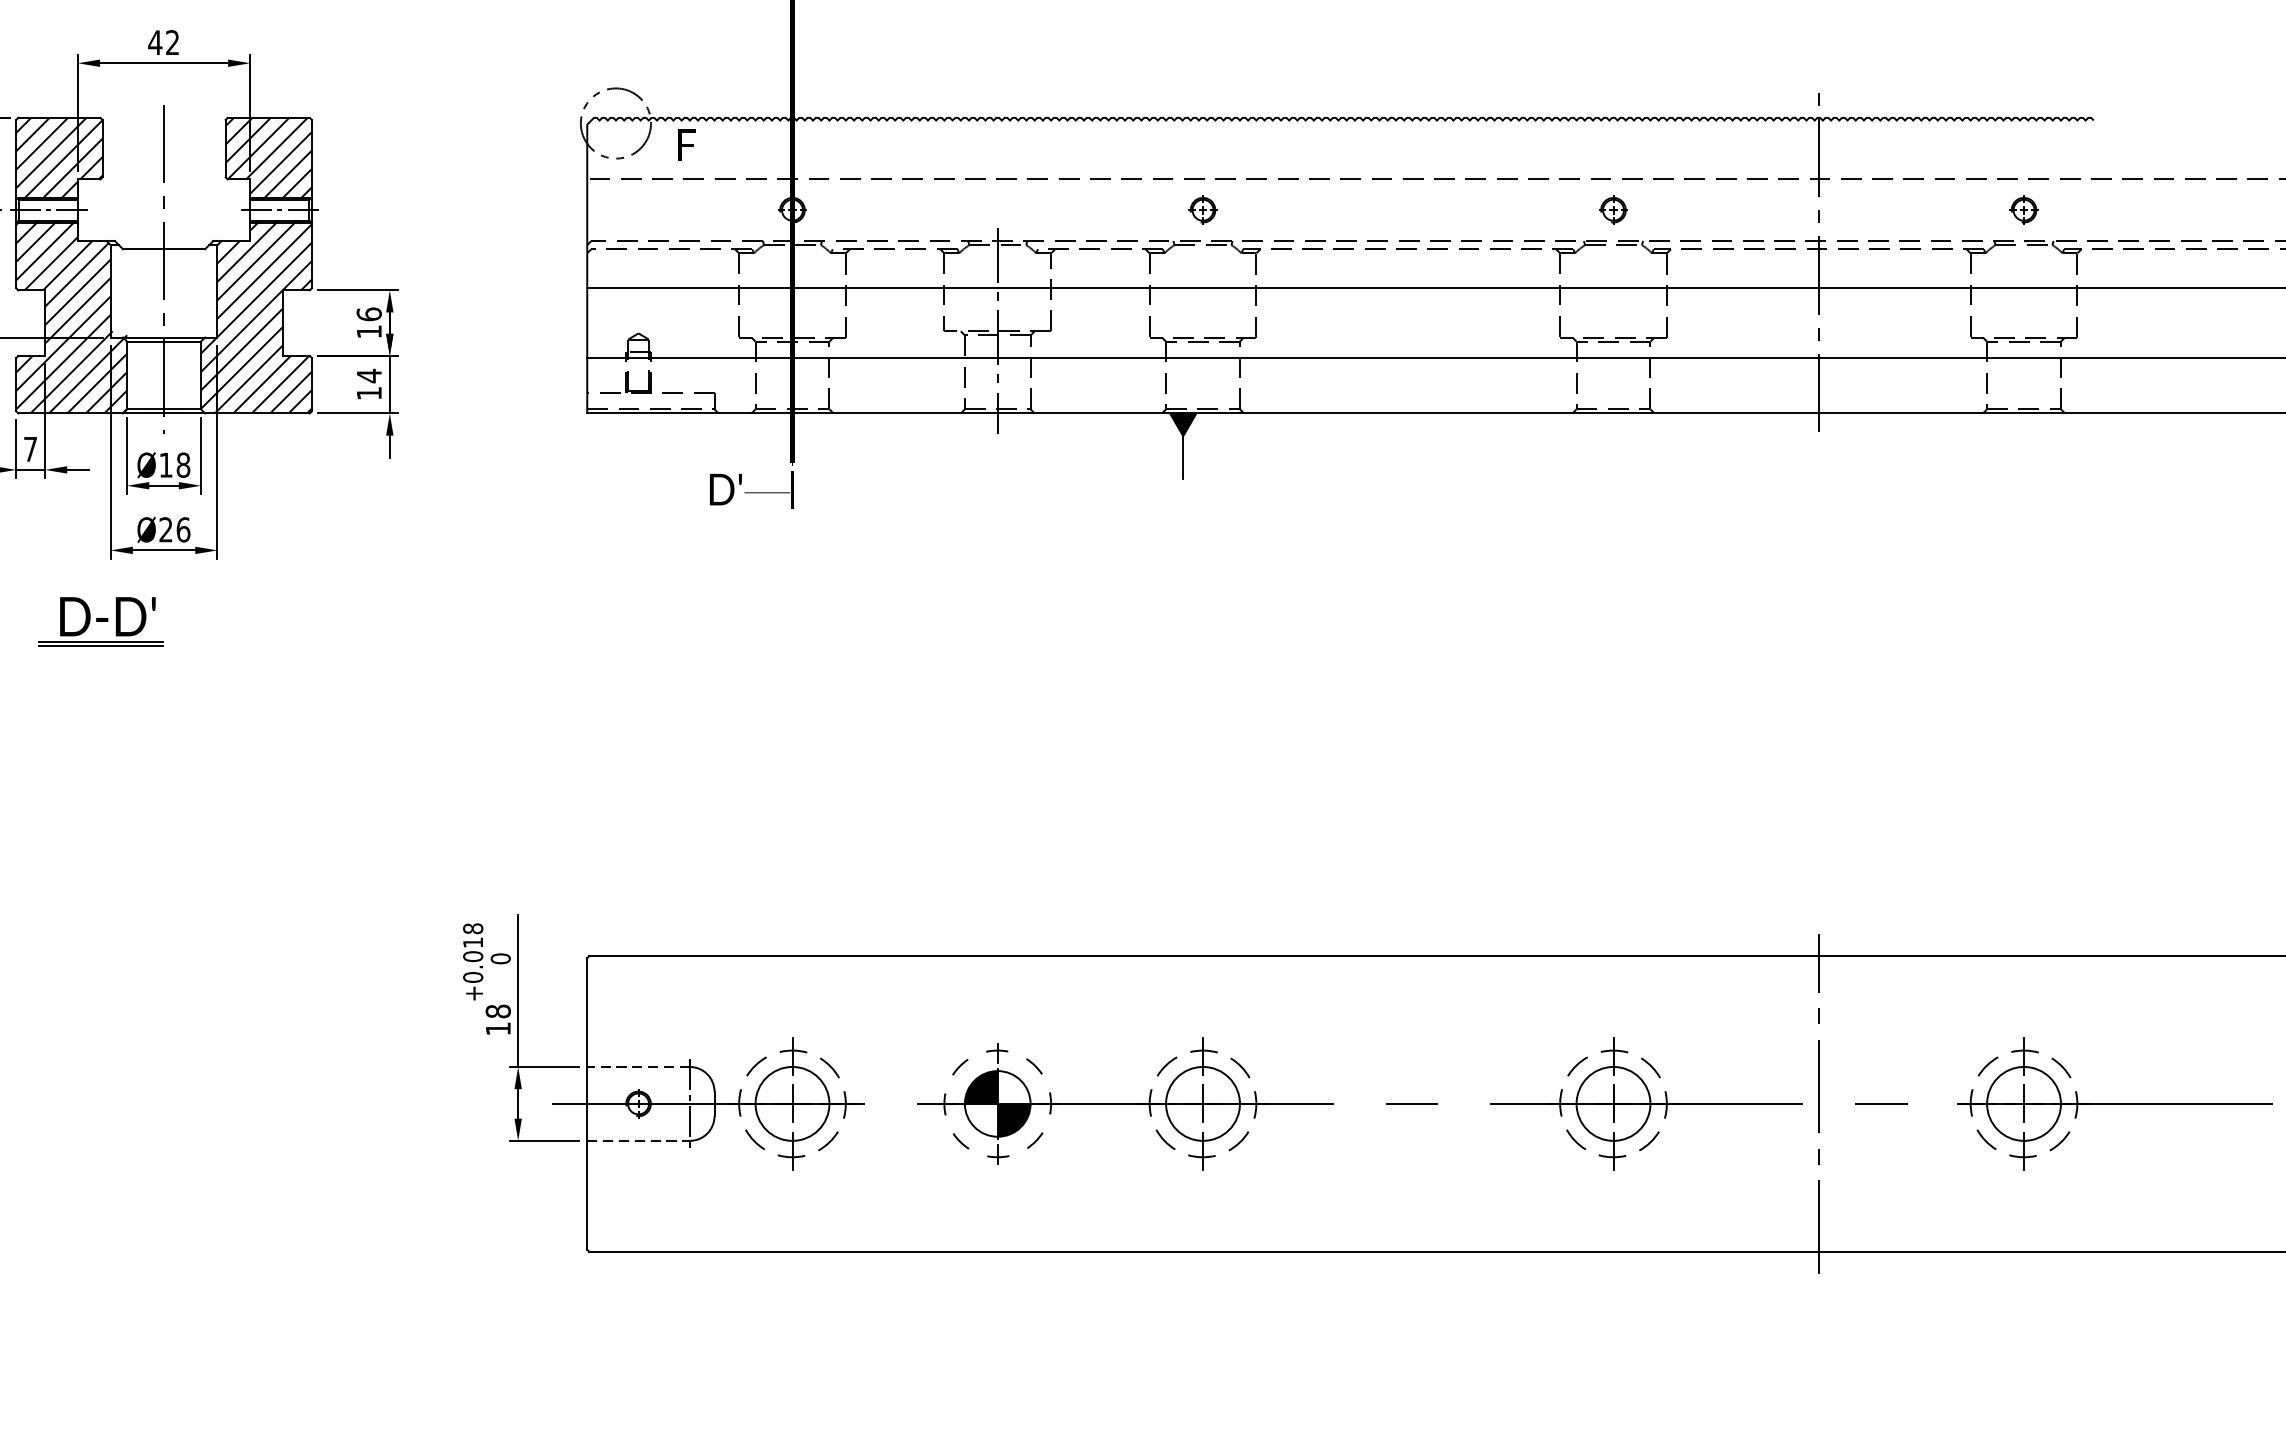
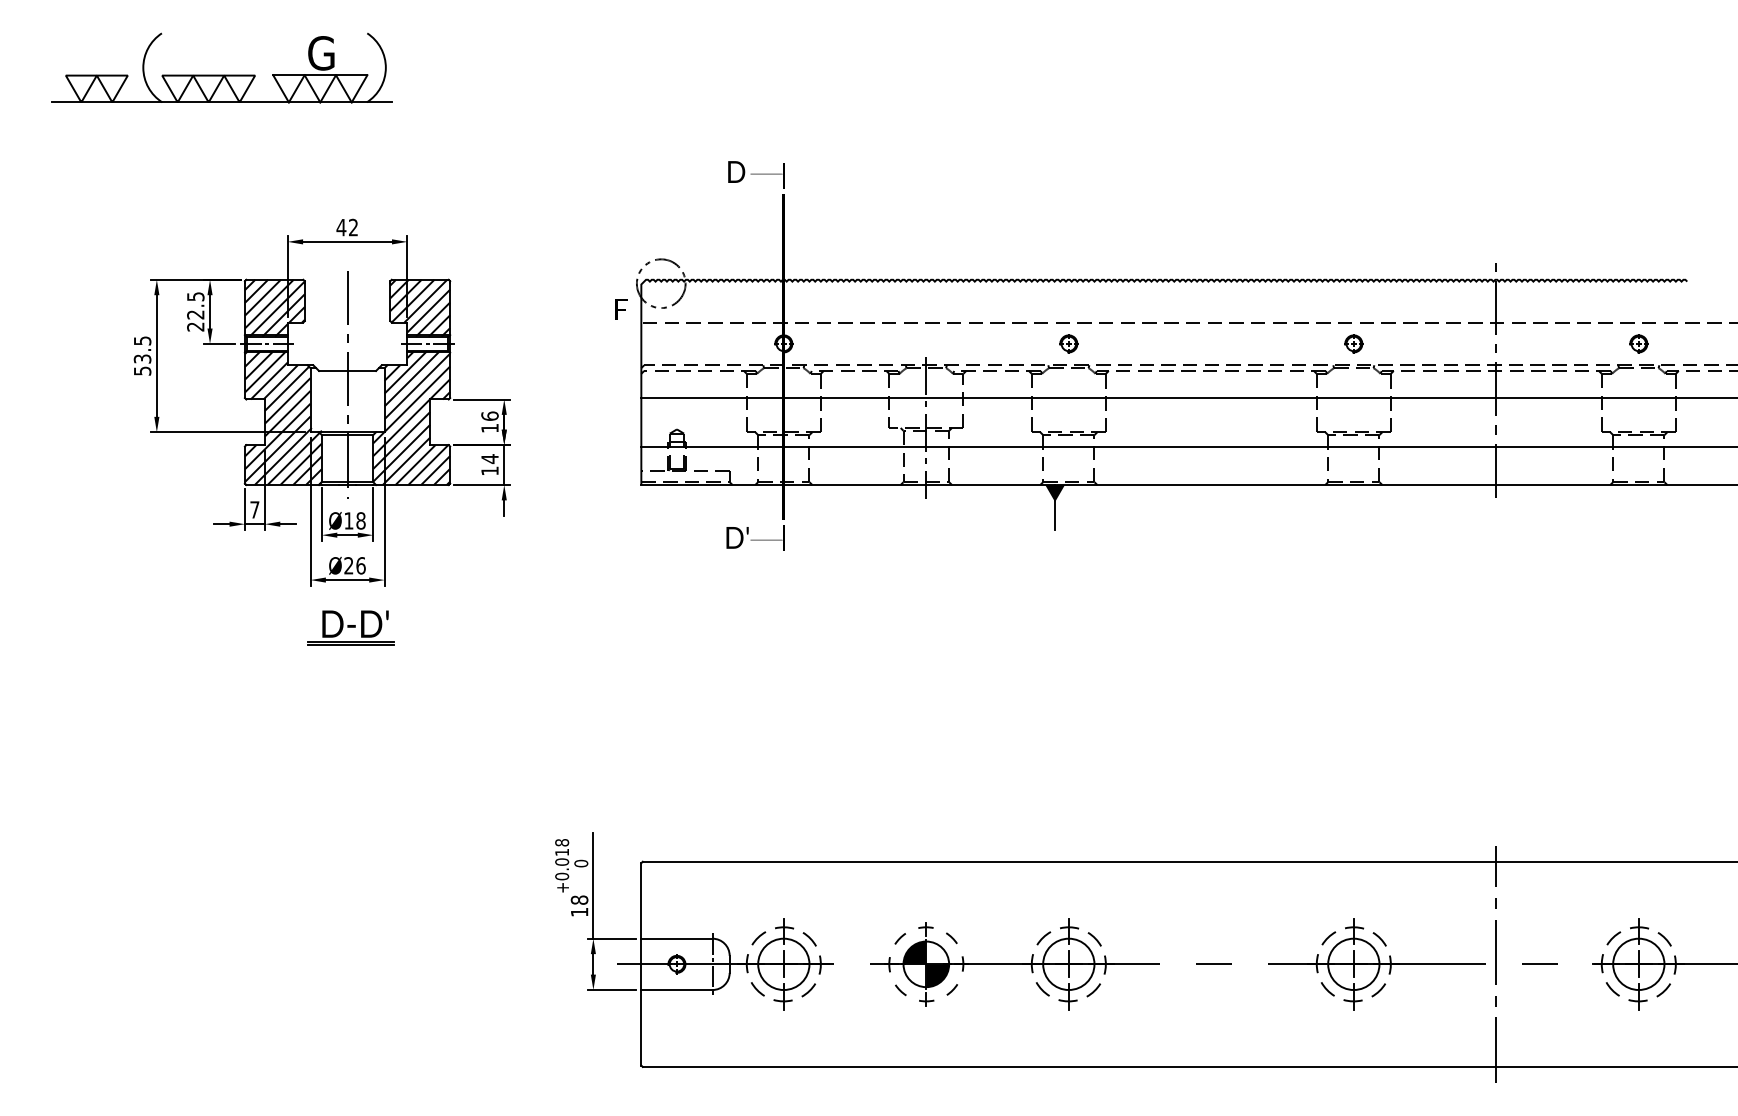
text: (686, 144) -> (621, 309), moved
part: (100, 621) -> (350, 627), moved
line: (637, 1066) -> (676, 938), dashed -> solid
line: (637, 1141) -> (676, 990), dashed -> solid

